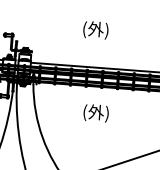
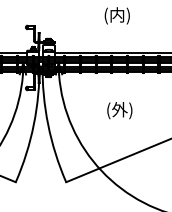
text: (96, 28) -> (117, 14), (外) -> (内)
text: (95, 113) -> (119, 110), moved

